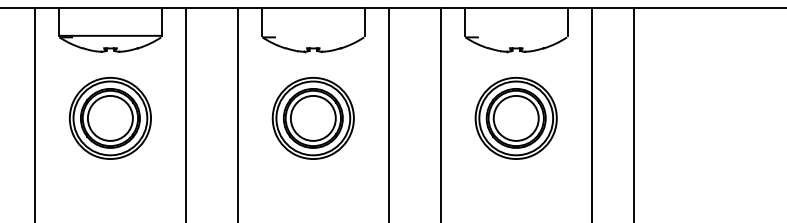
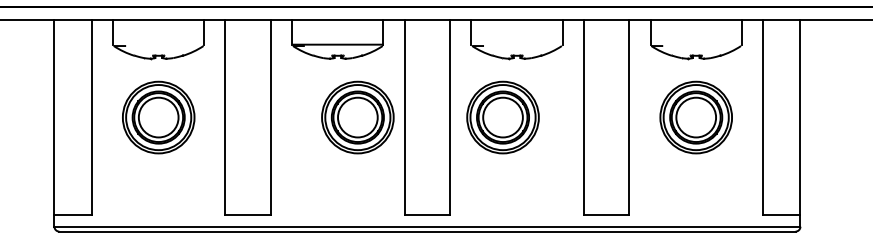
part: (110, 118) -> (357, 117), moved
part: (312, 118) -> (502, 117), moved

